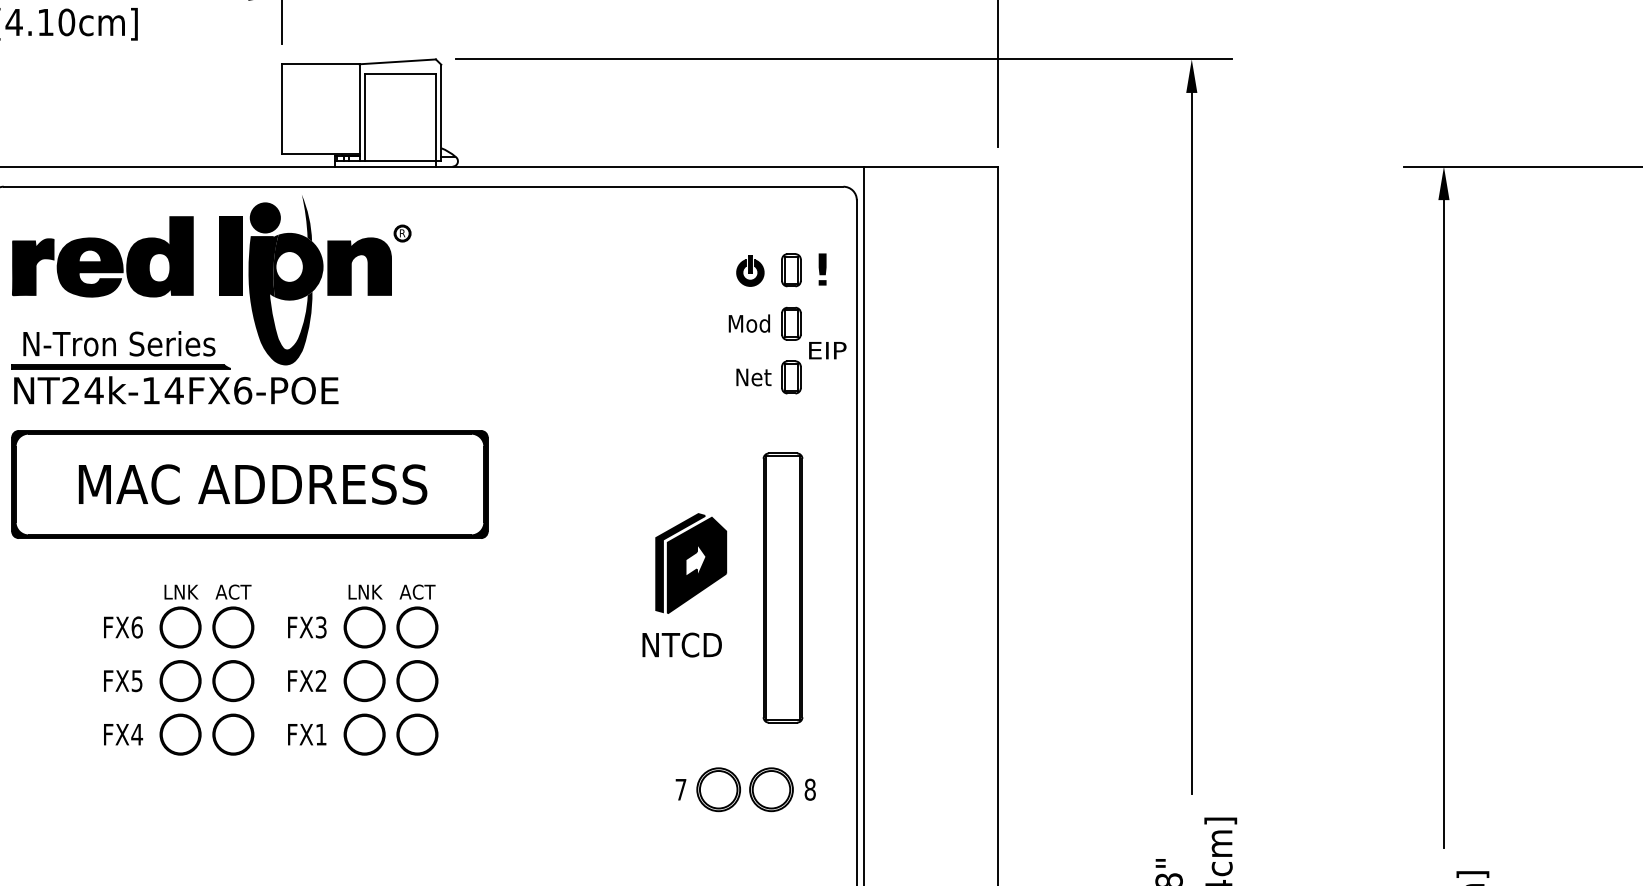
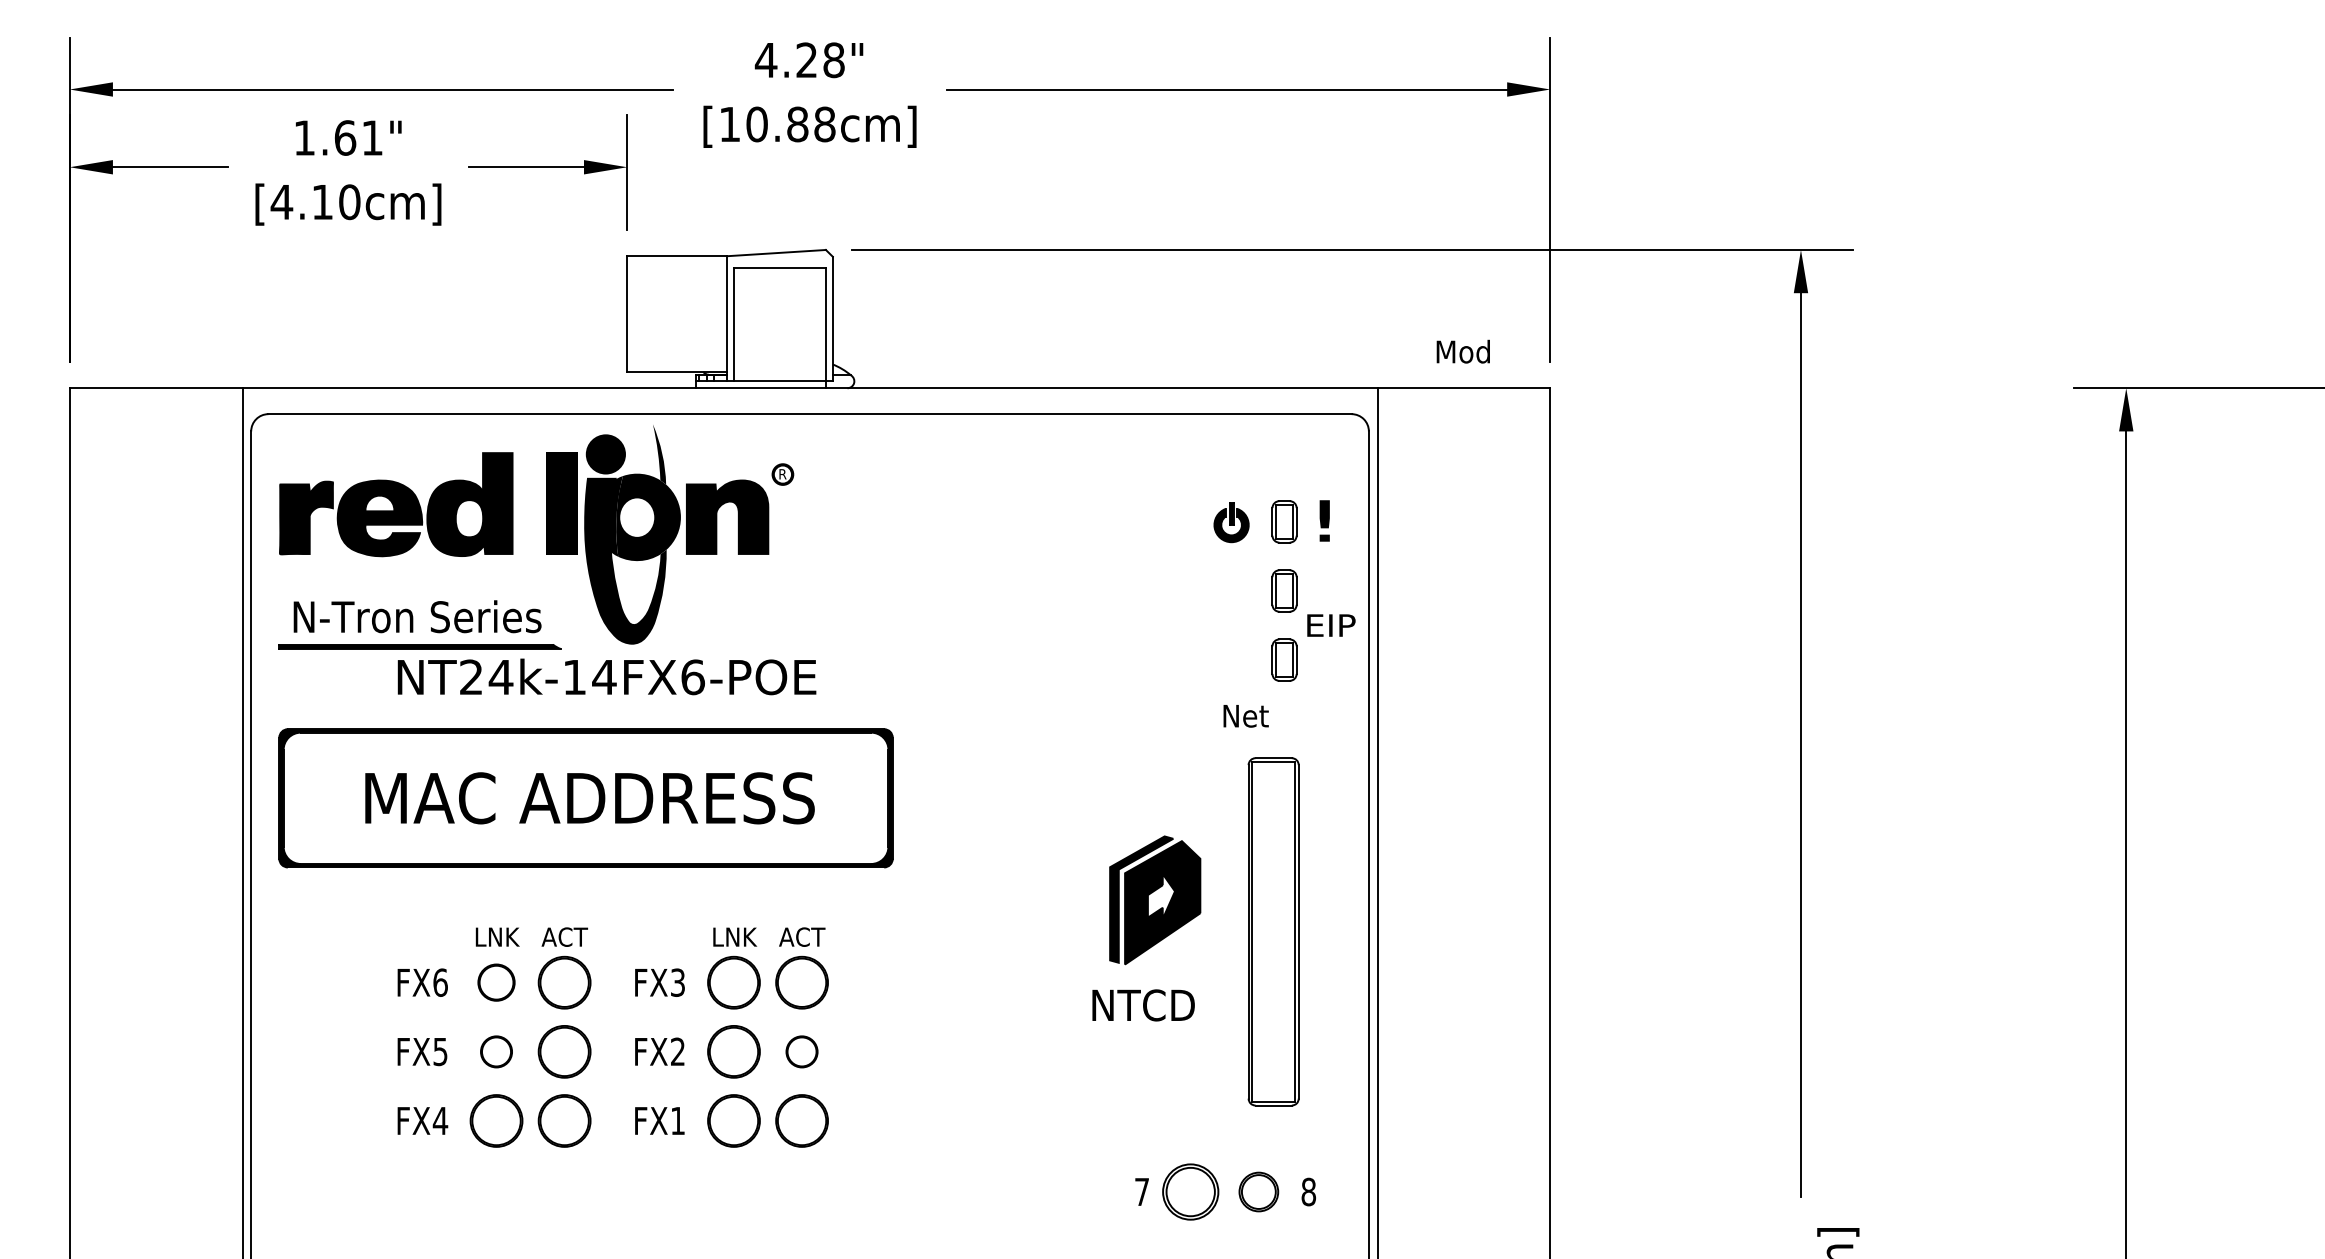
text: (748, 323) -> (1462, 351), moved
text: (753, 377) -> (1245, 716), moved
text: (175, 390) -> (606, 676), moved
part: (180, 627) -> (496, 982), size x0.7
part: (180, 680) -> (496, 1051), size x0.6
part: (416, 680) -> (801, 1051), size x0.6
part: (771, 789) -> (1258, 1191), size x0.7

